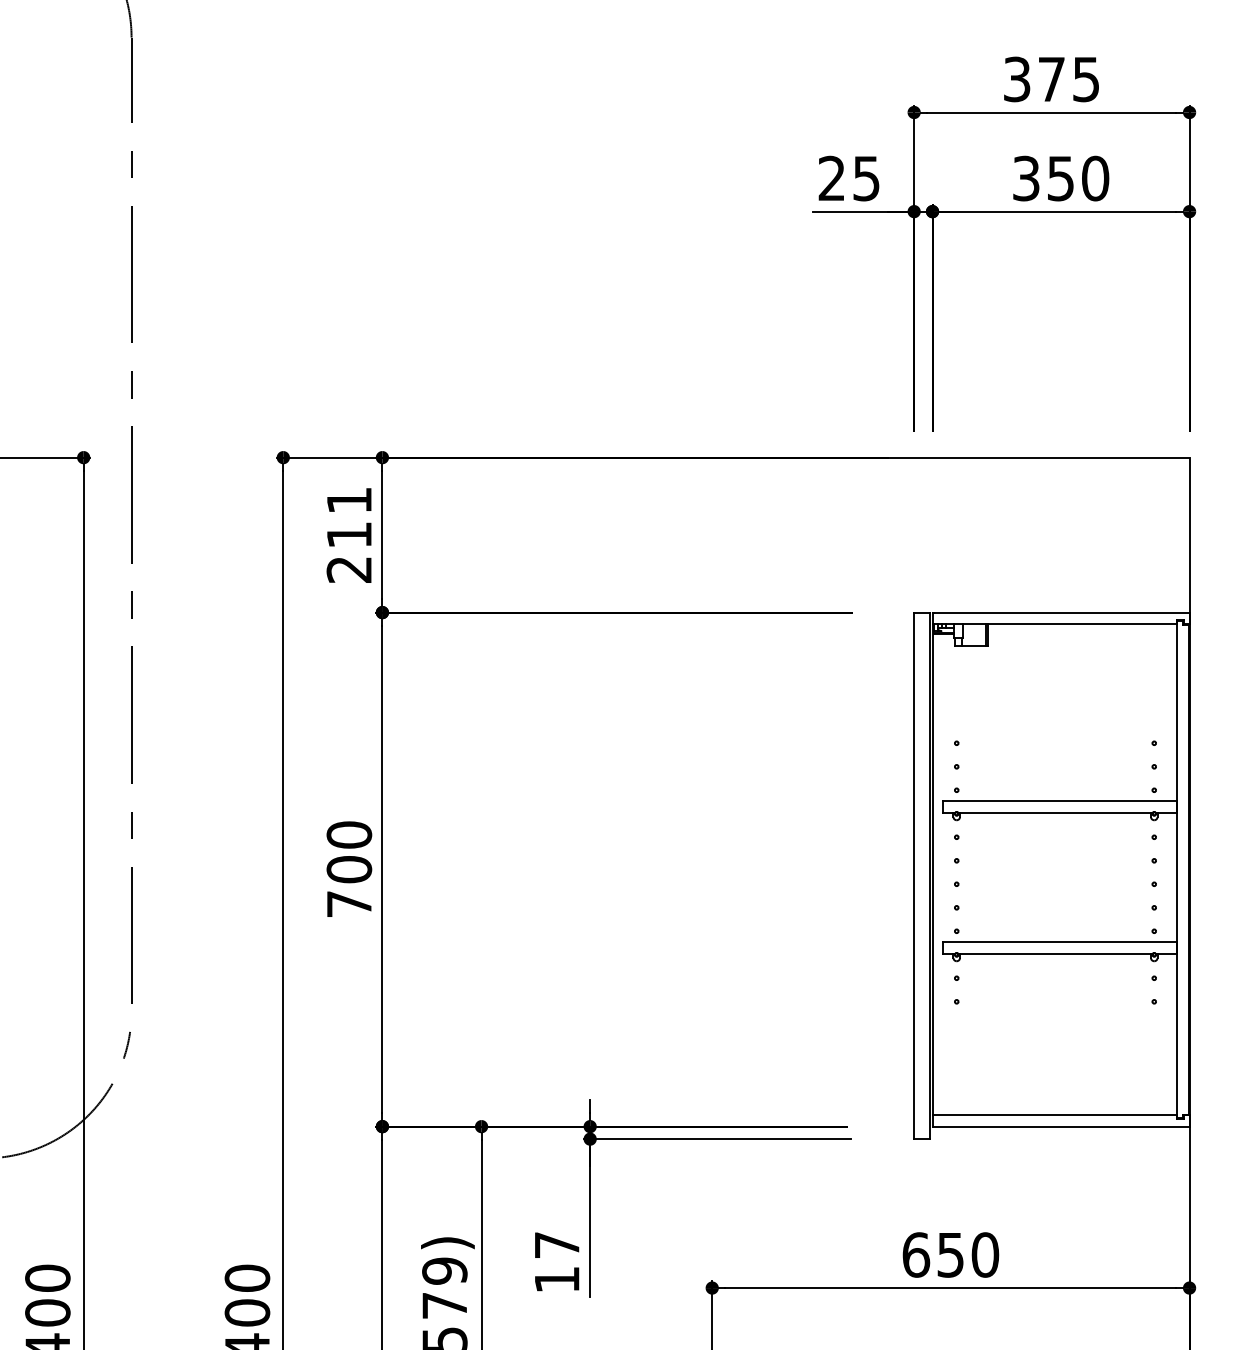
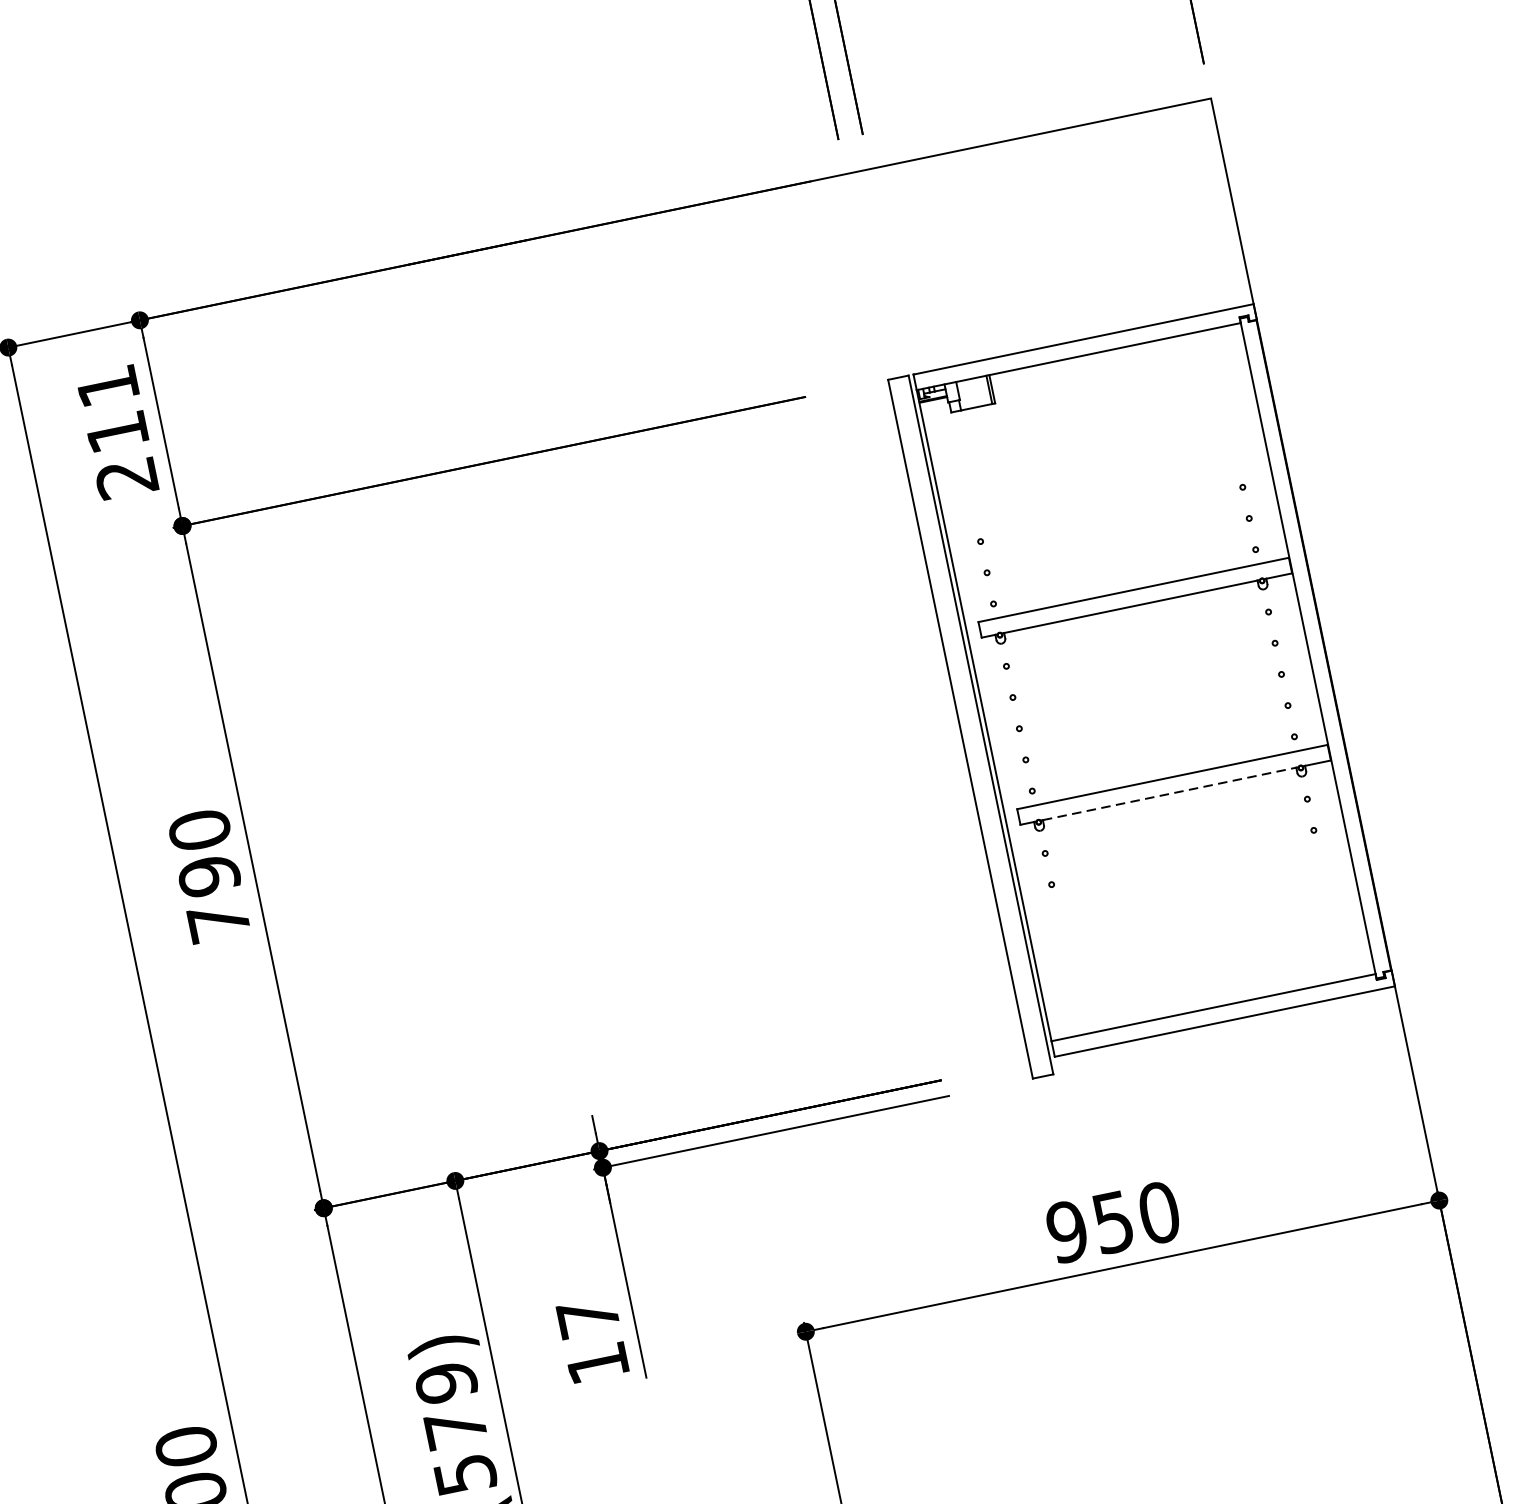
text: (349, 869) -> (209, 875), 700 -> 790
line: (1056, 953) -> (1170, 793), solid -> dashed
text: (916, 1254) -> (1067, 1231), 650 -> 950

